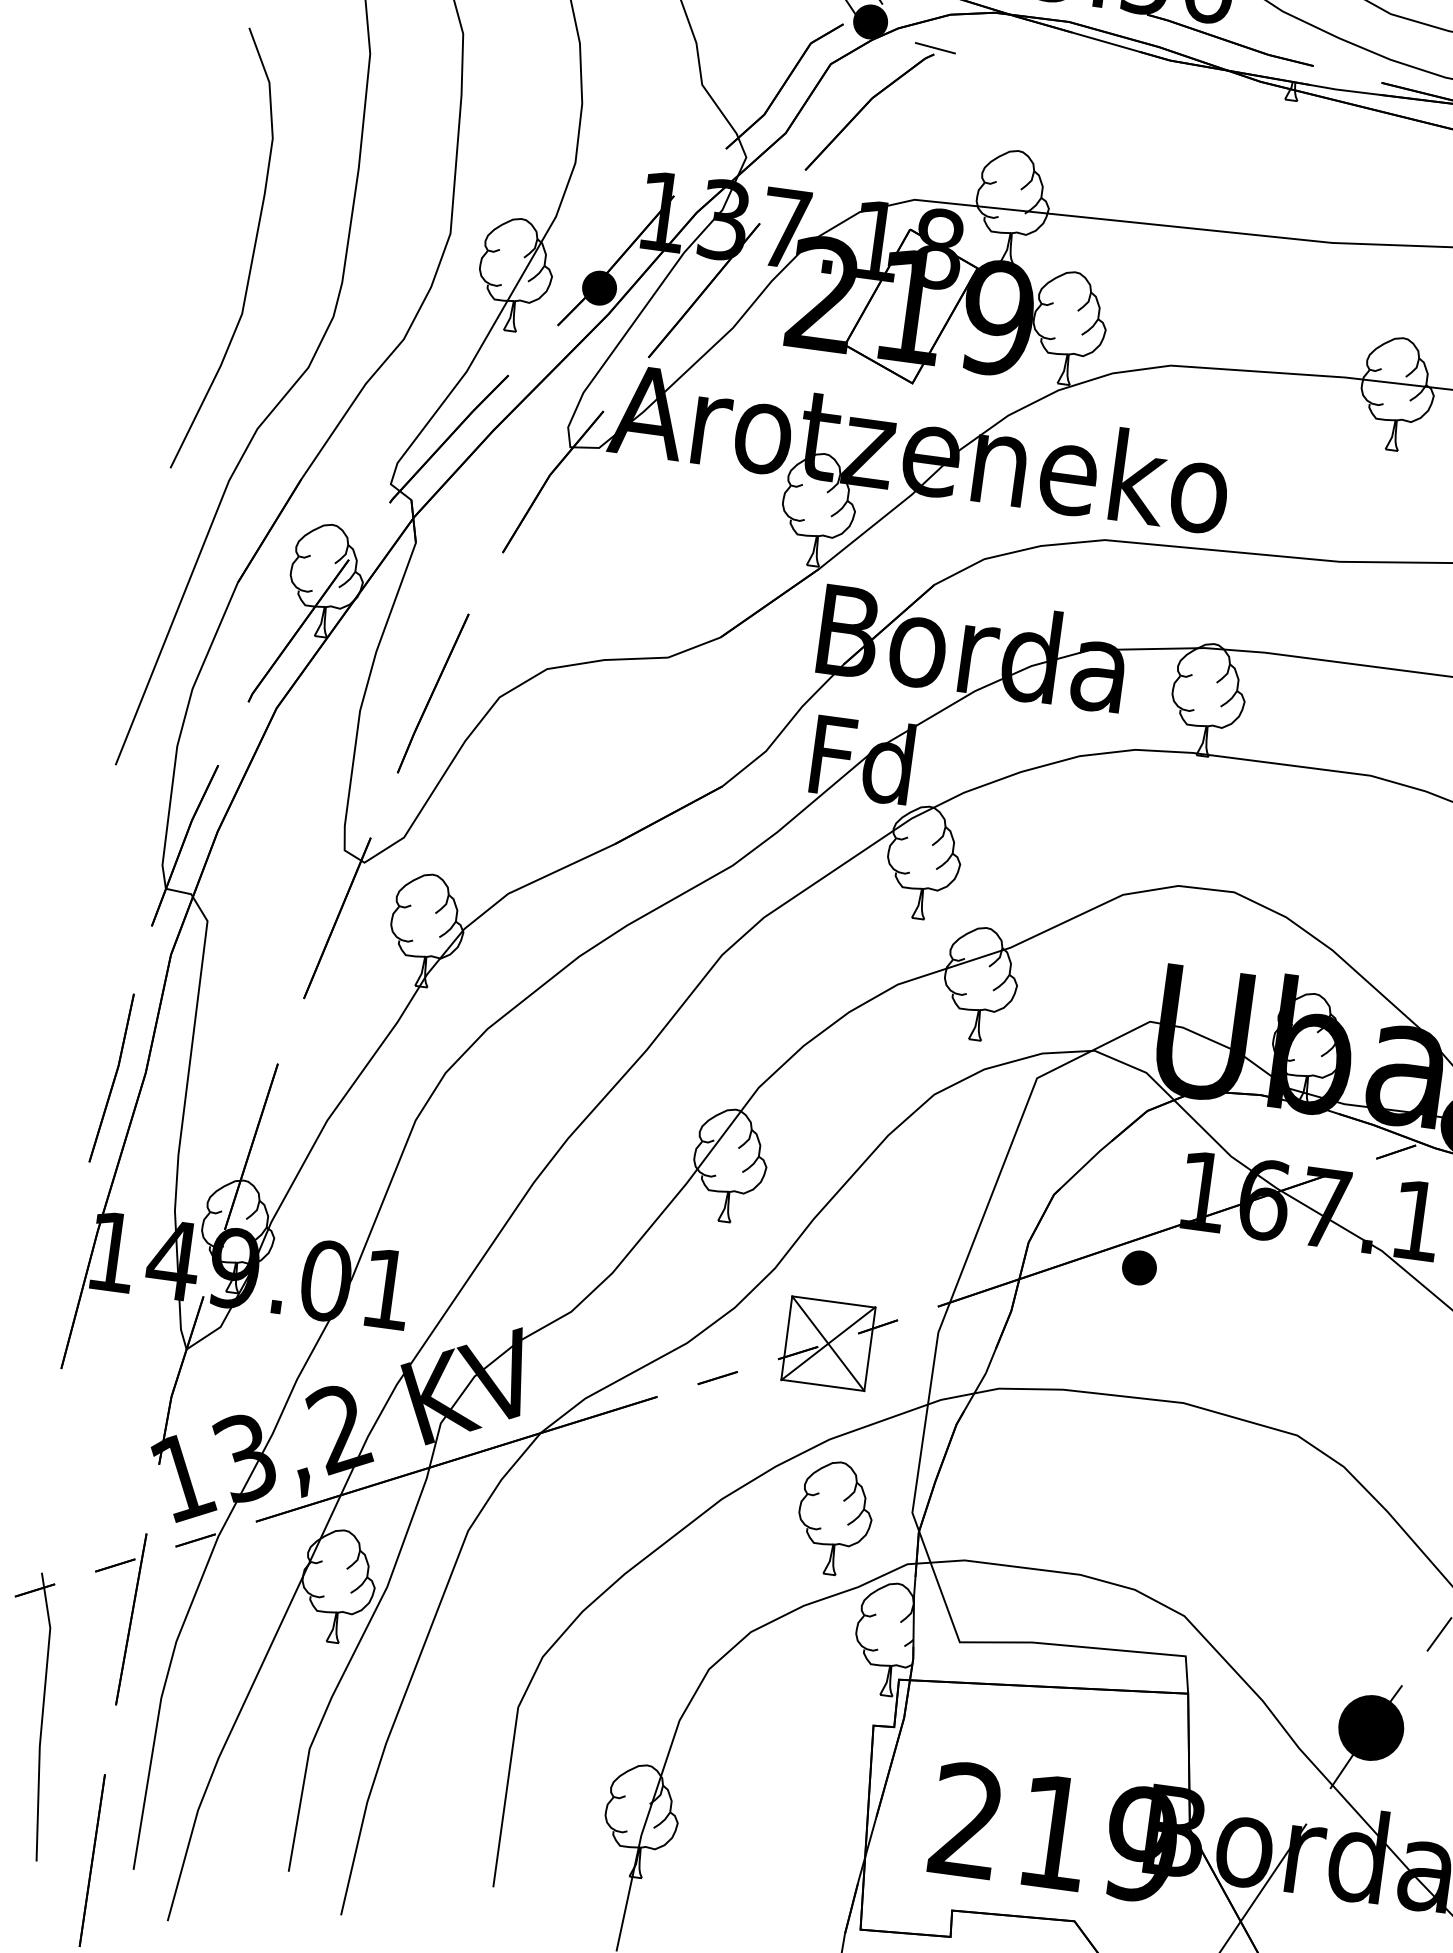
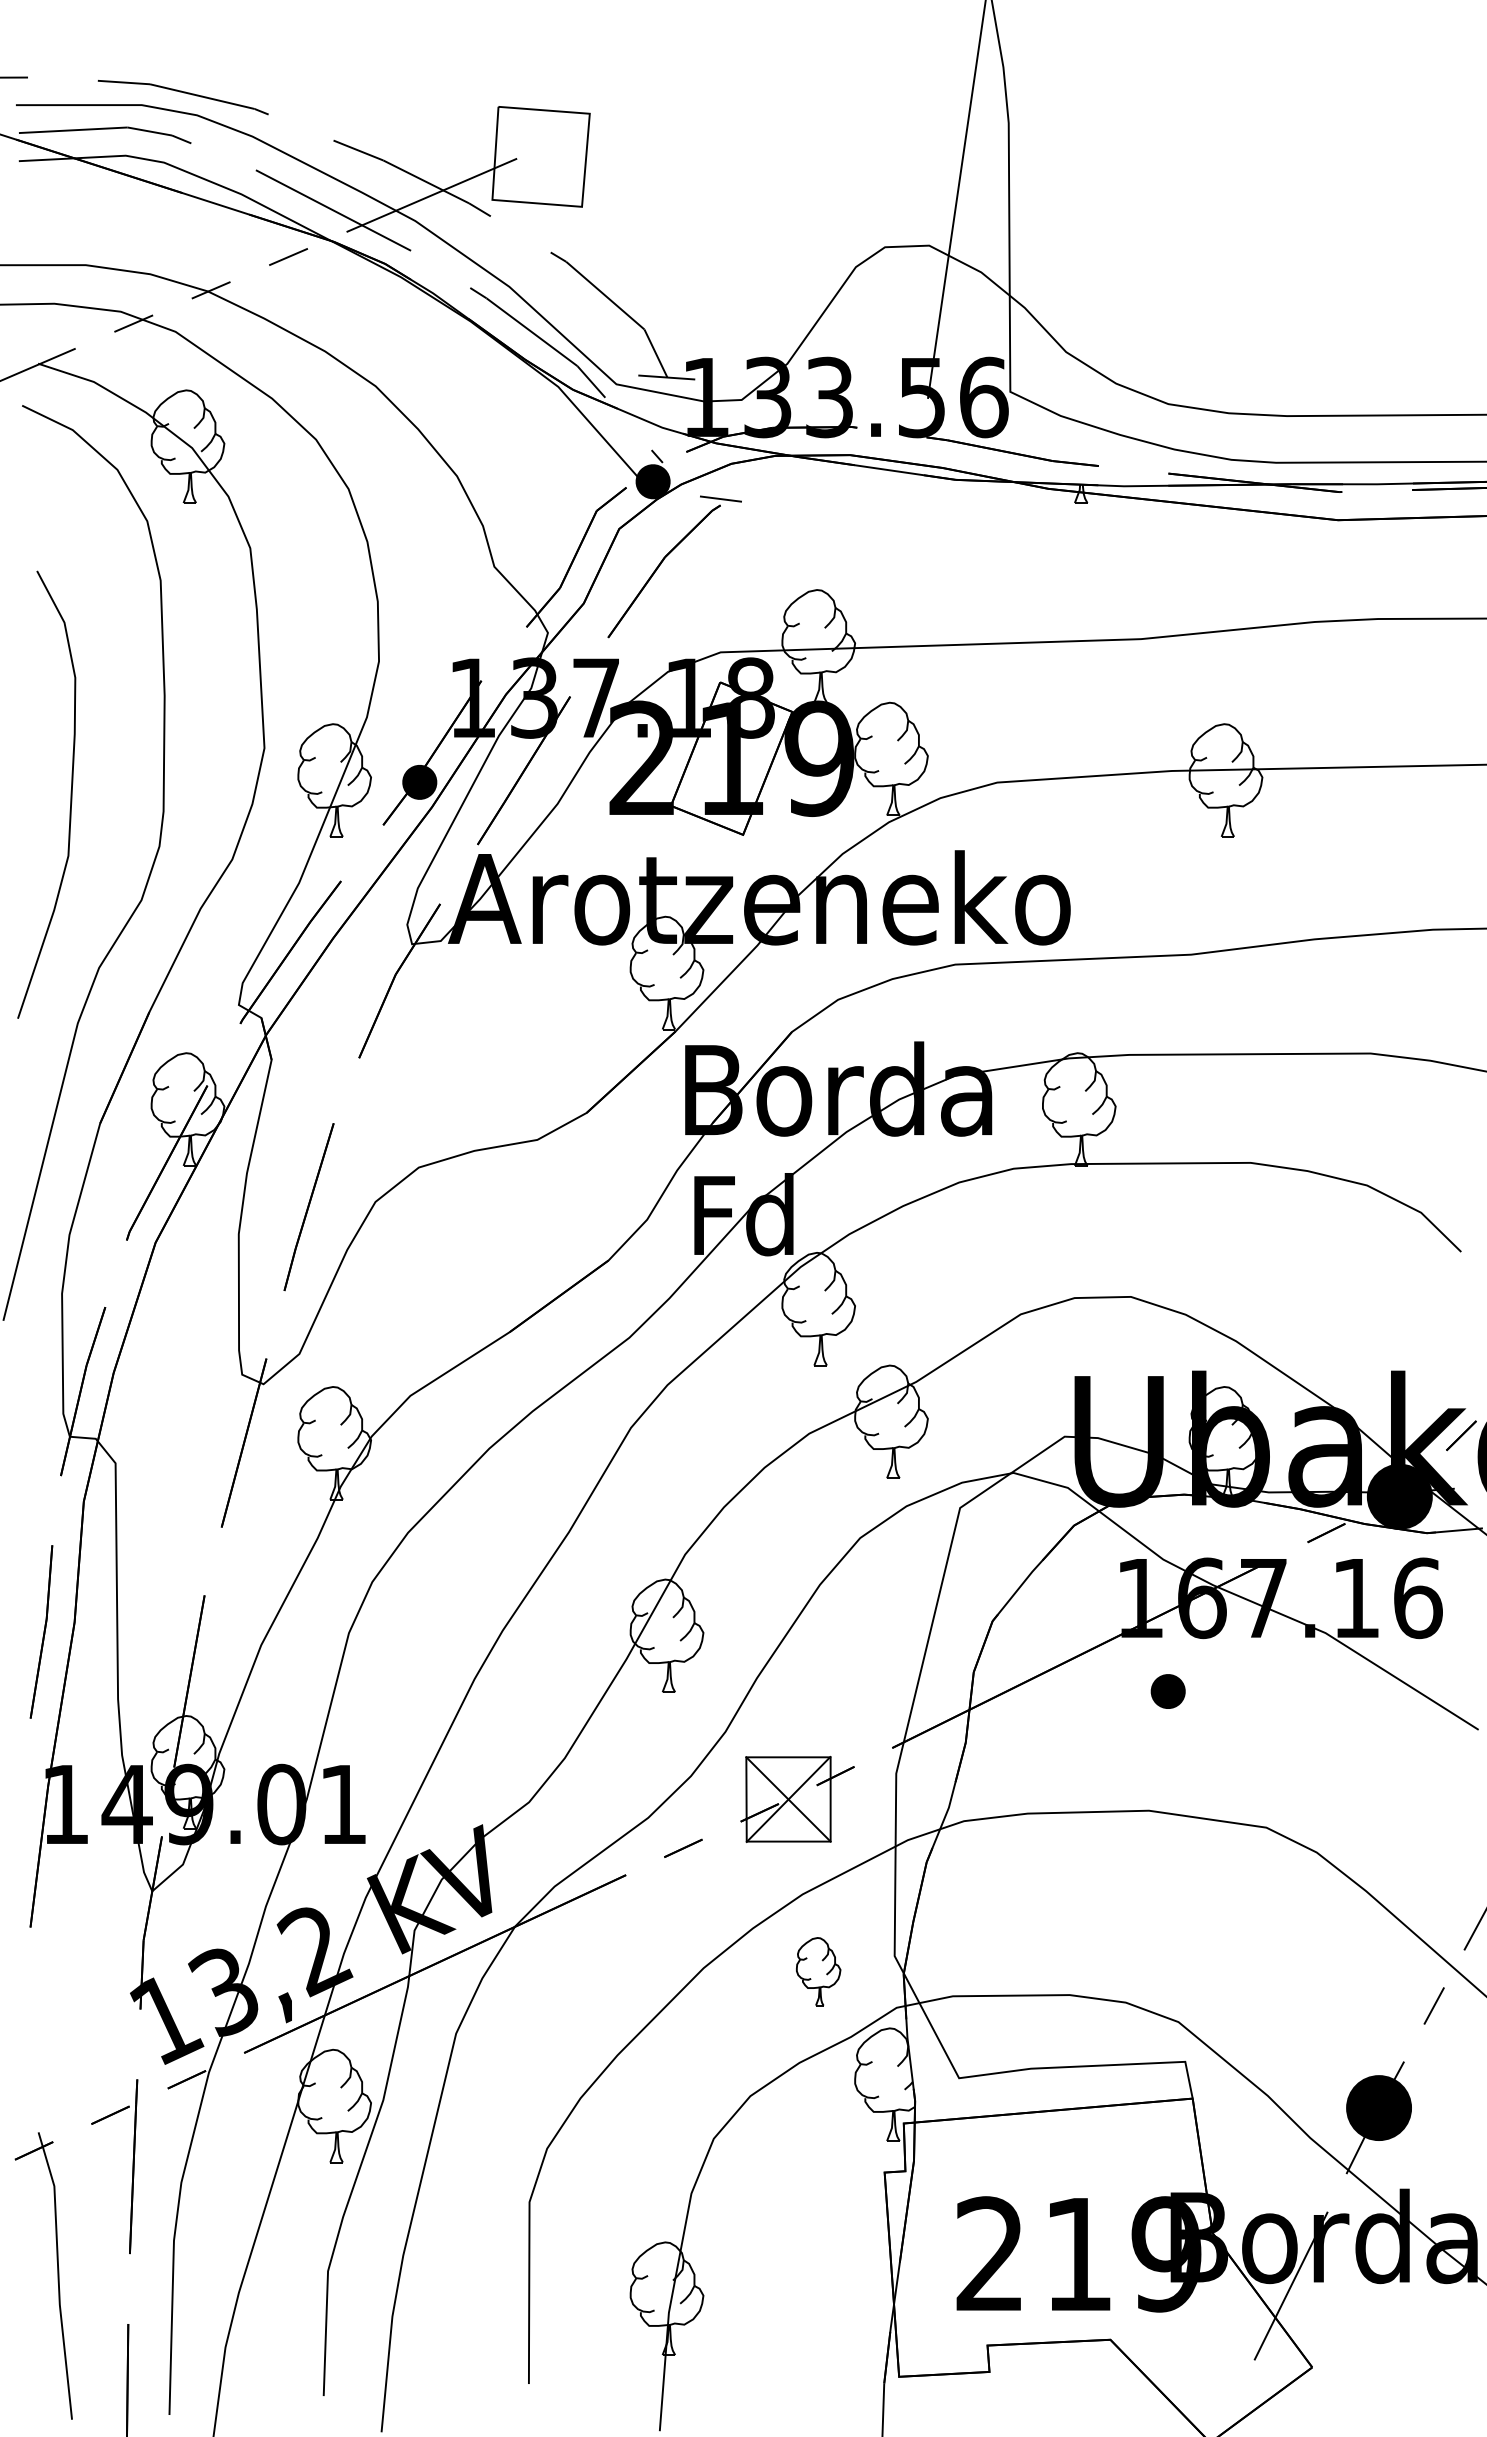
part: (1138, 1267) -> (1167, 1691), moved
part: (834, 1517) -> (818, 1971), size x0.6

